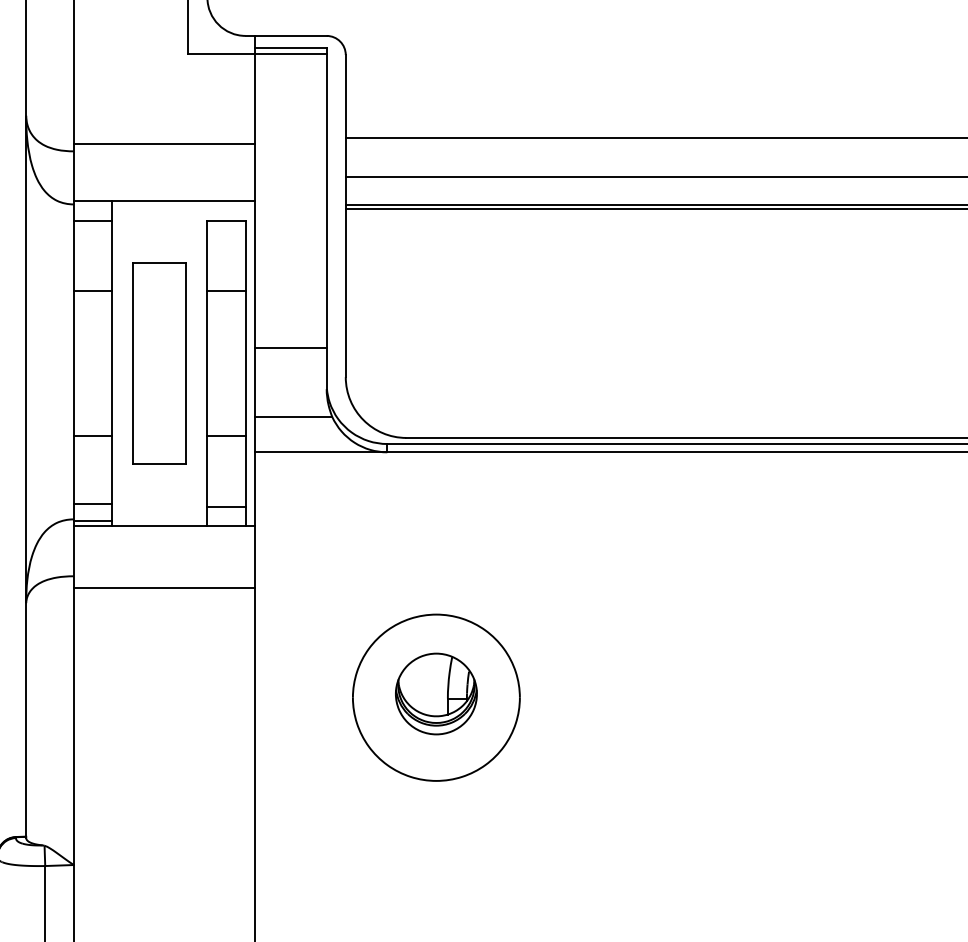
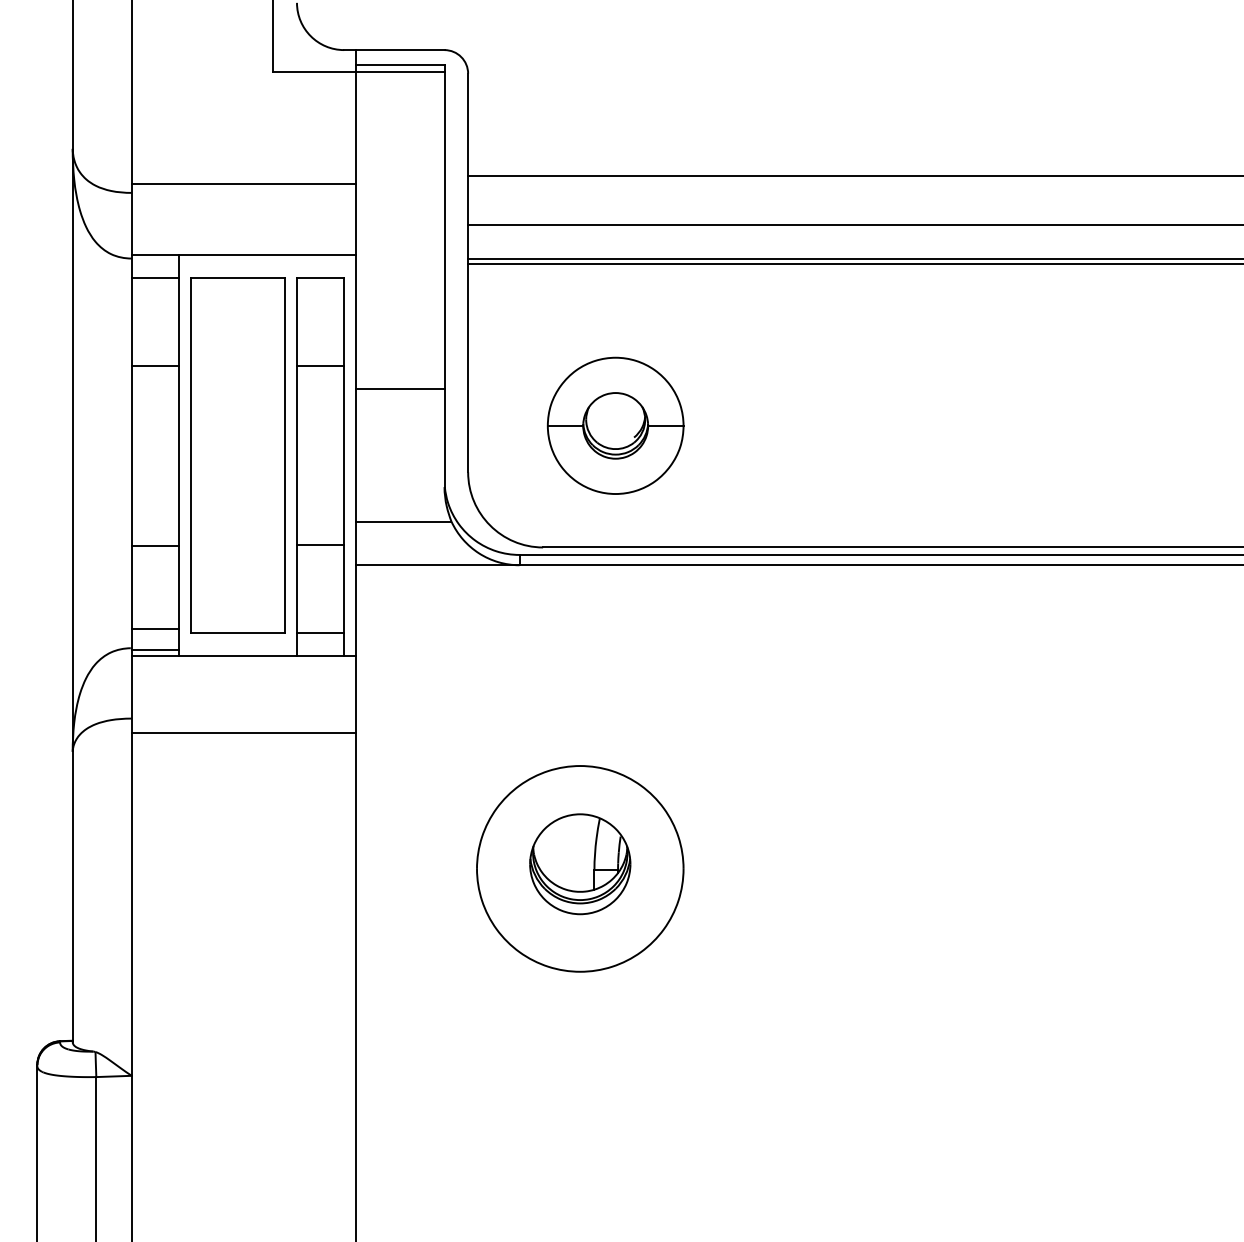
part: (464, 339) -> (615, 425), added
line: (291, 348) -> (400, 389), moved
part: (159, 363) -> (237, 455), size x1.43

